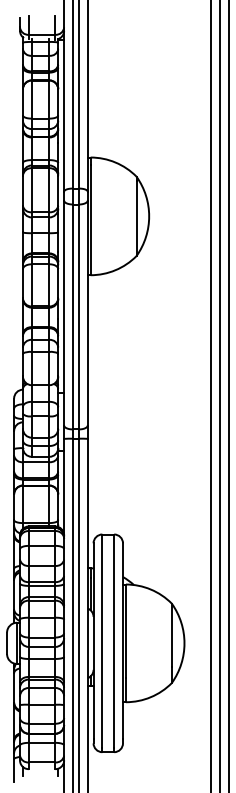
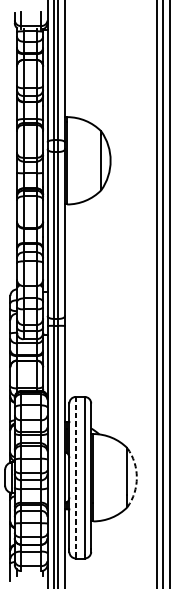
line: (102, 641) -> (75, 476), solid -> dashed
arc: (184, 643) -> (136, 477), solid -> dashed

